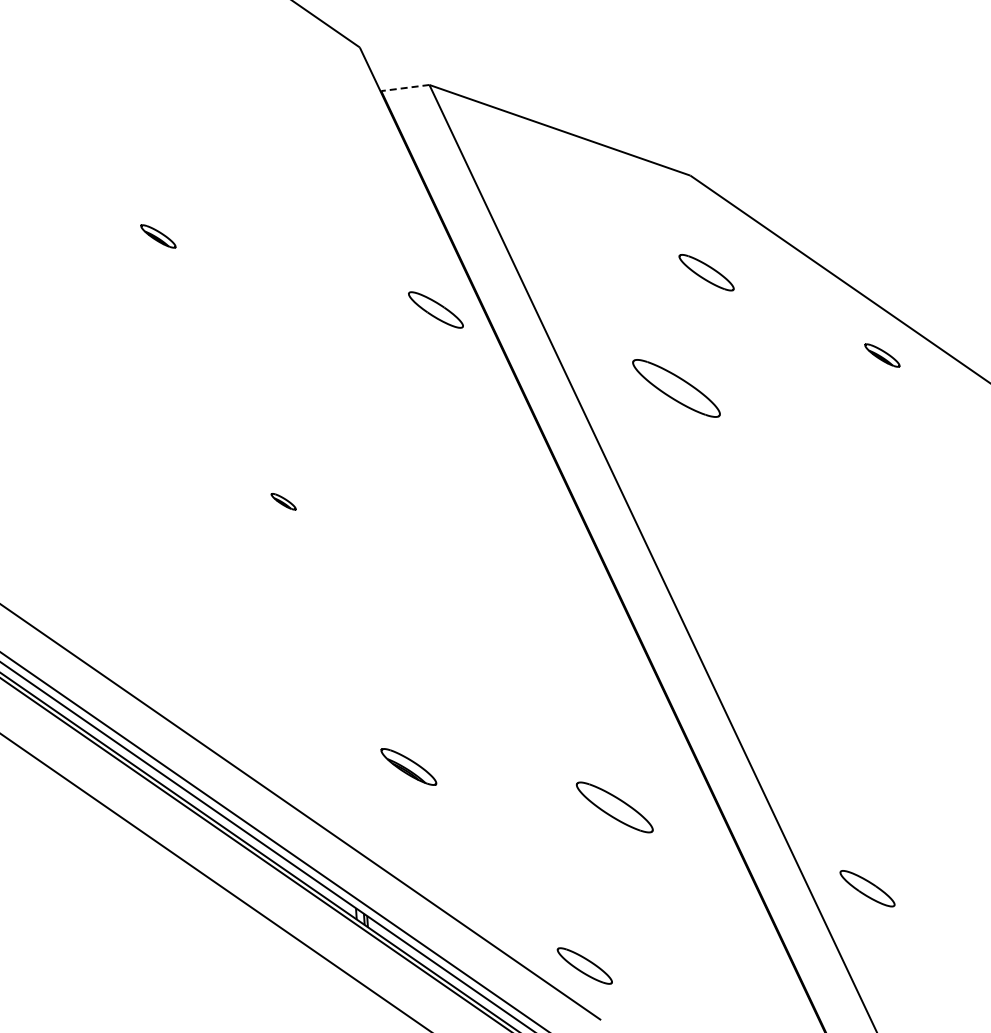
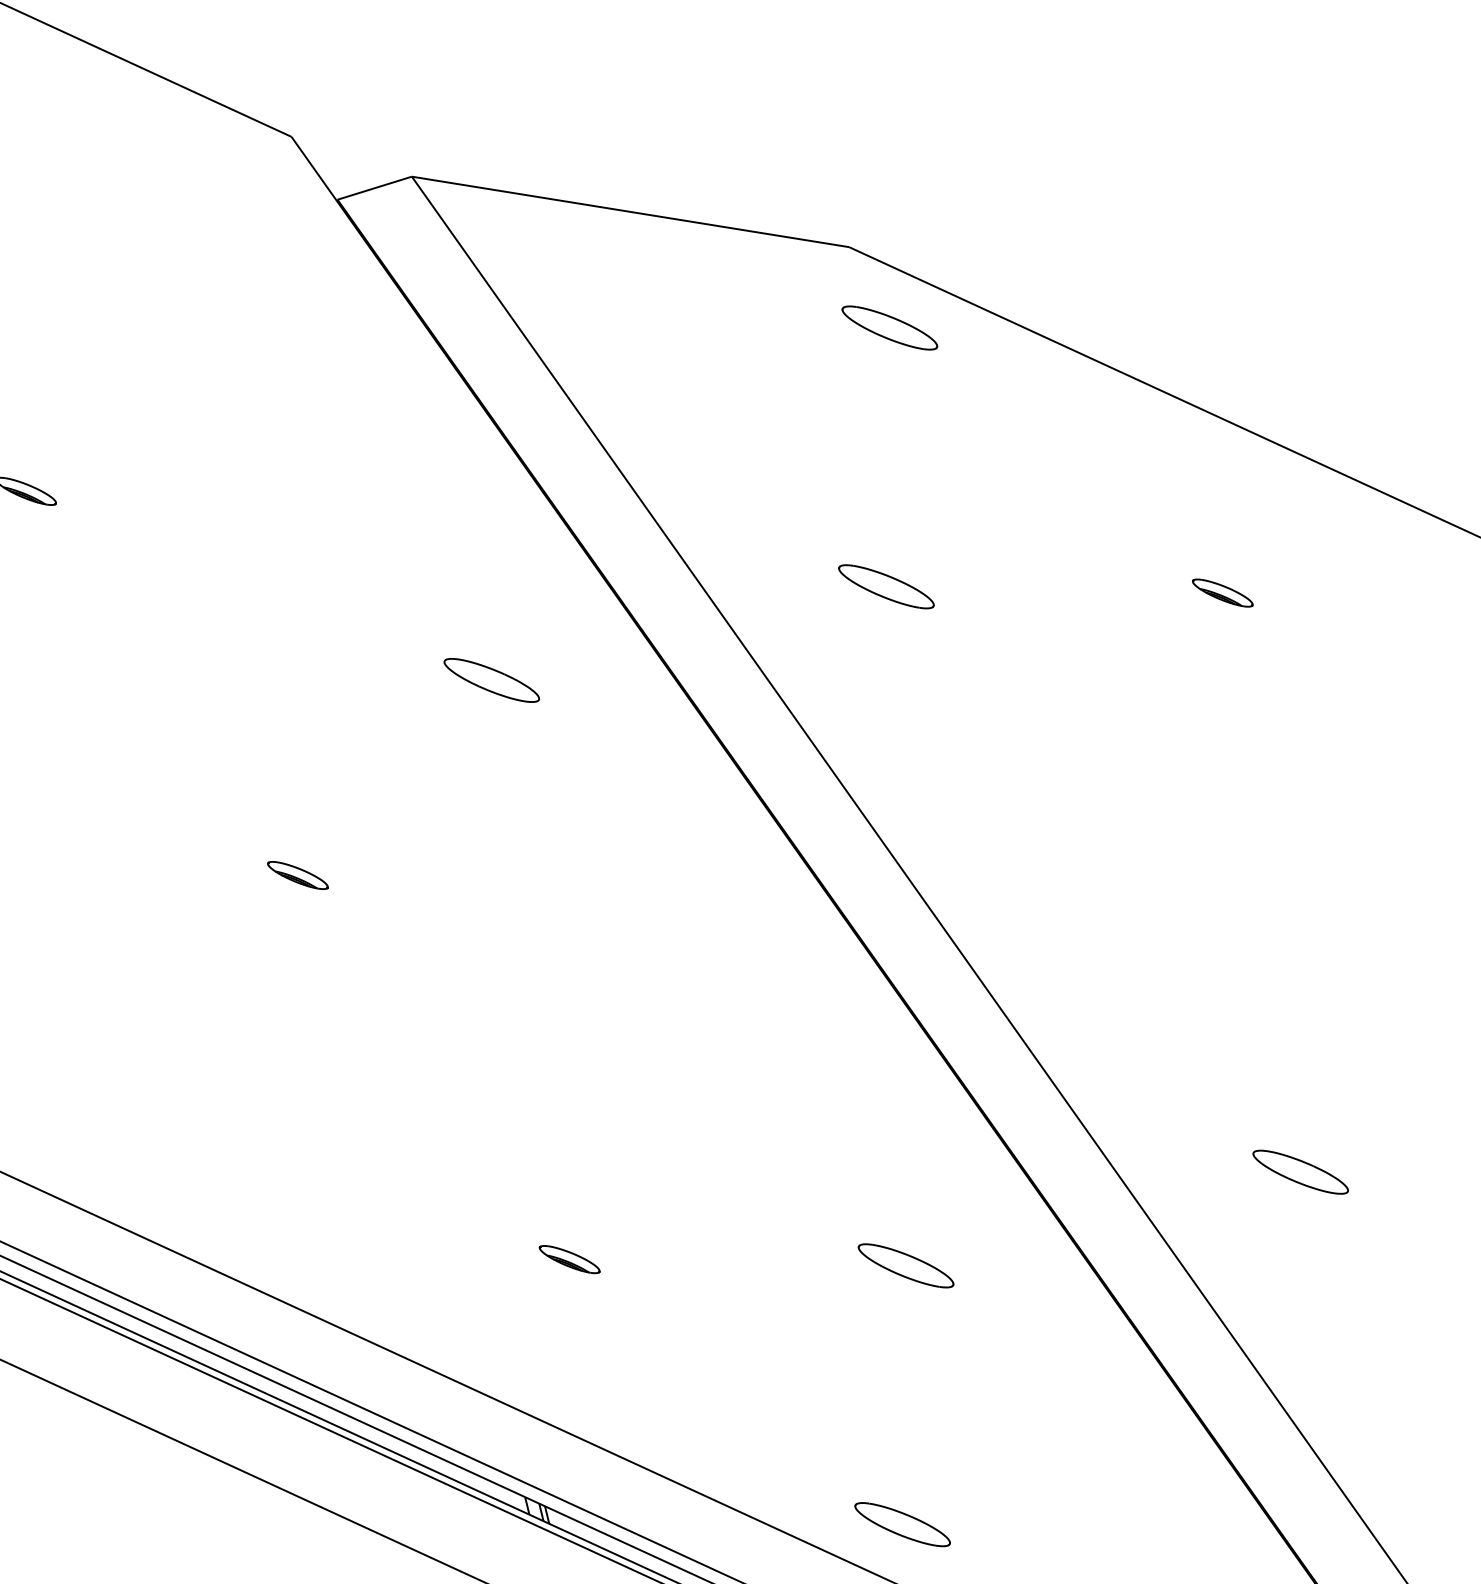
line: (404, 88) -> (373, 189), dashed -> solid
part: (706, 272) -> (889, 327), moved
part: (435, 309) -> (490, 679), moved
part: (882, 355) -> (1222, 592), moved
part: (676, 387) -> (886, 585), size x0.62
part: (283, 501) -> (297, 875), size x1.43
part: (409, 767) -> (570, 1259), size x0.62
part: (615, 807) -> (906, 1265), size x0.71
part: (867, 888) -> (1300, 1171), moved

